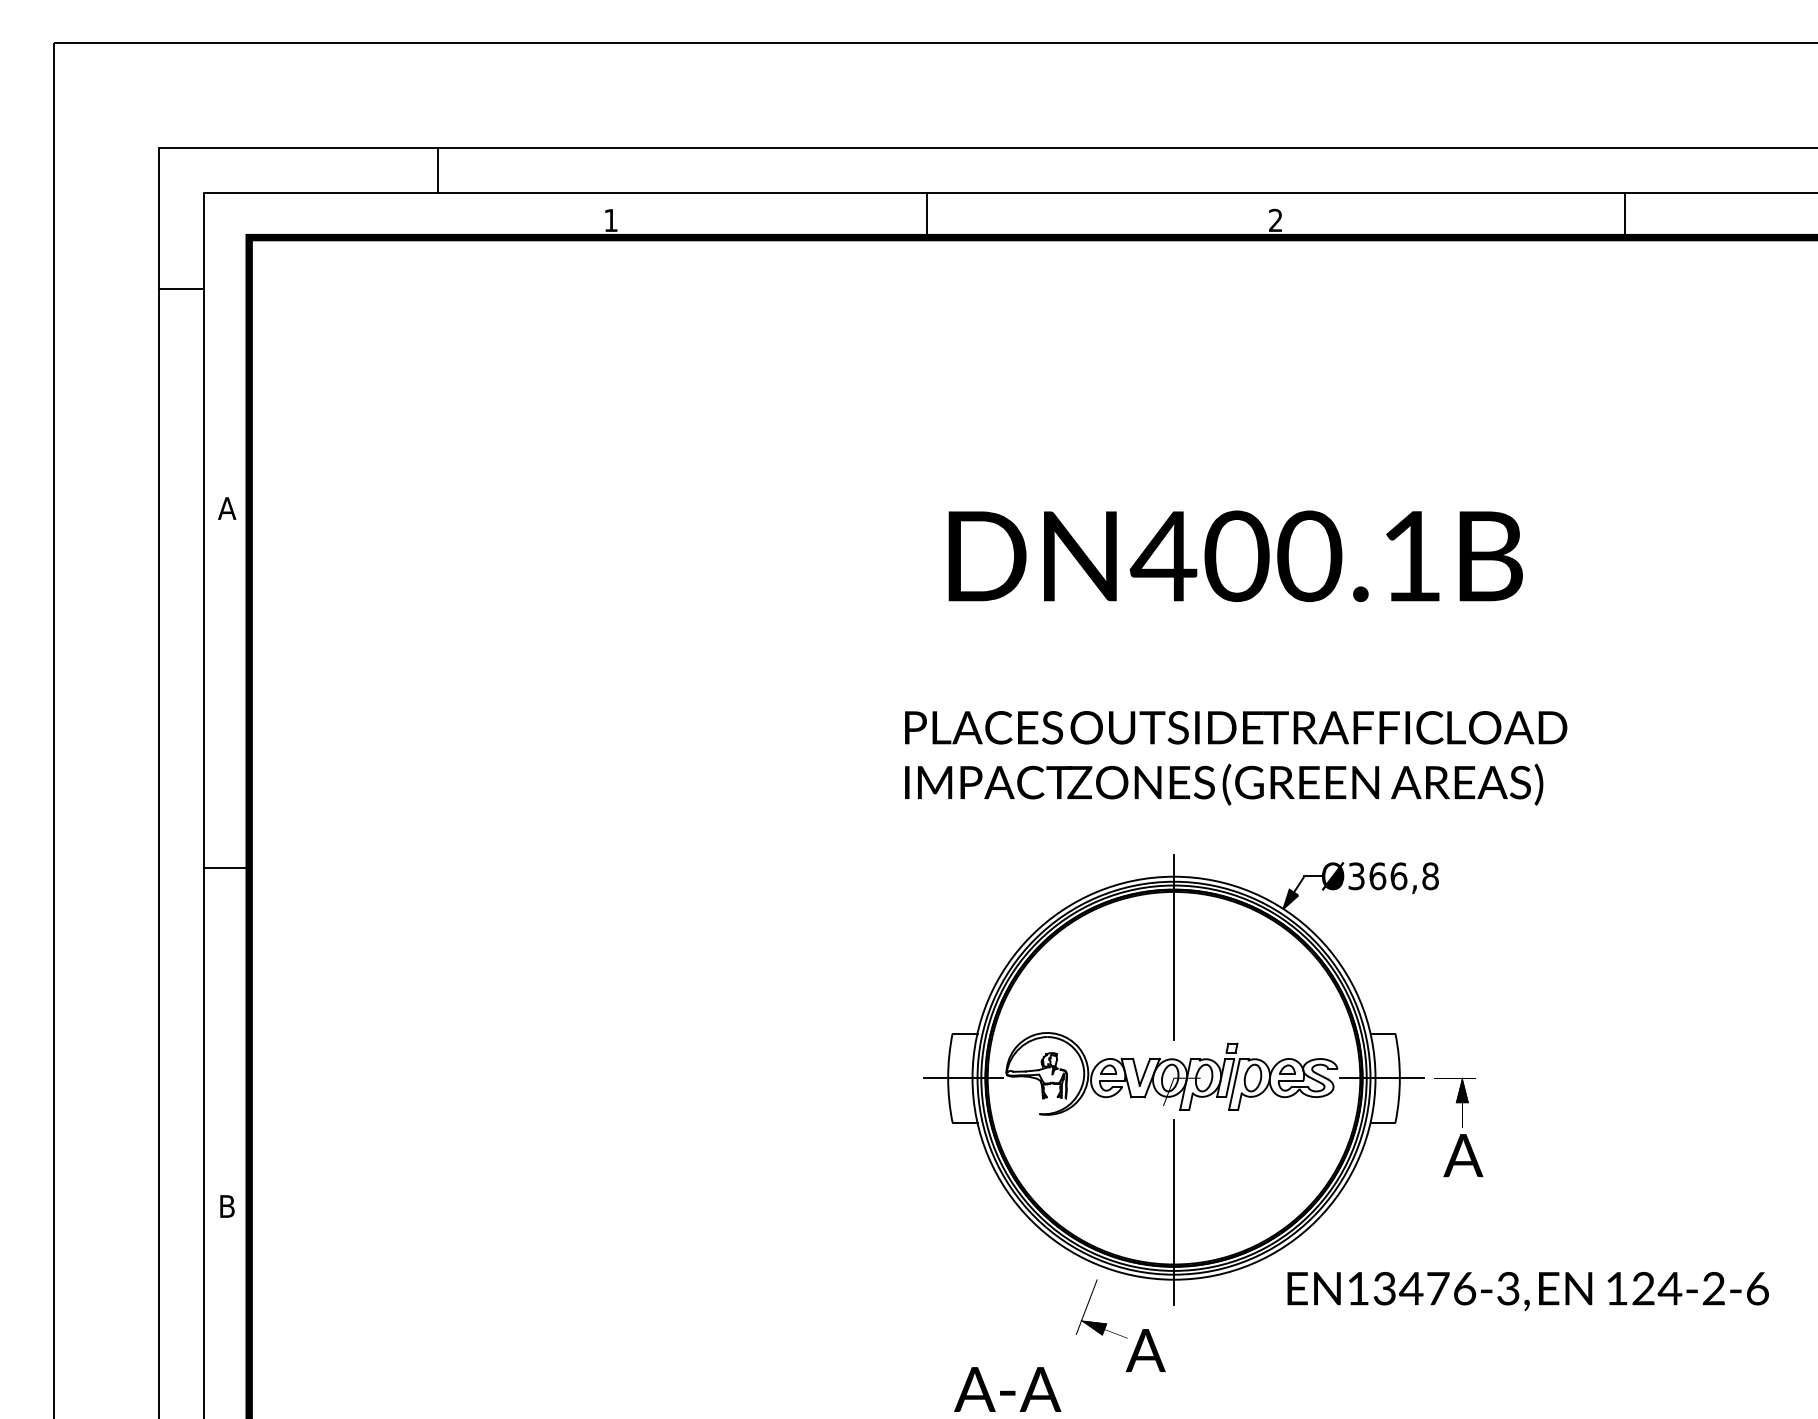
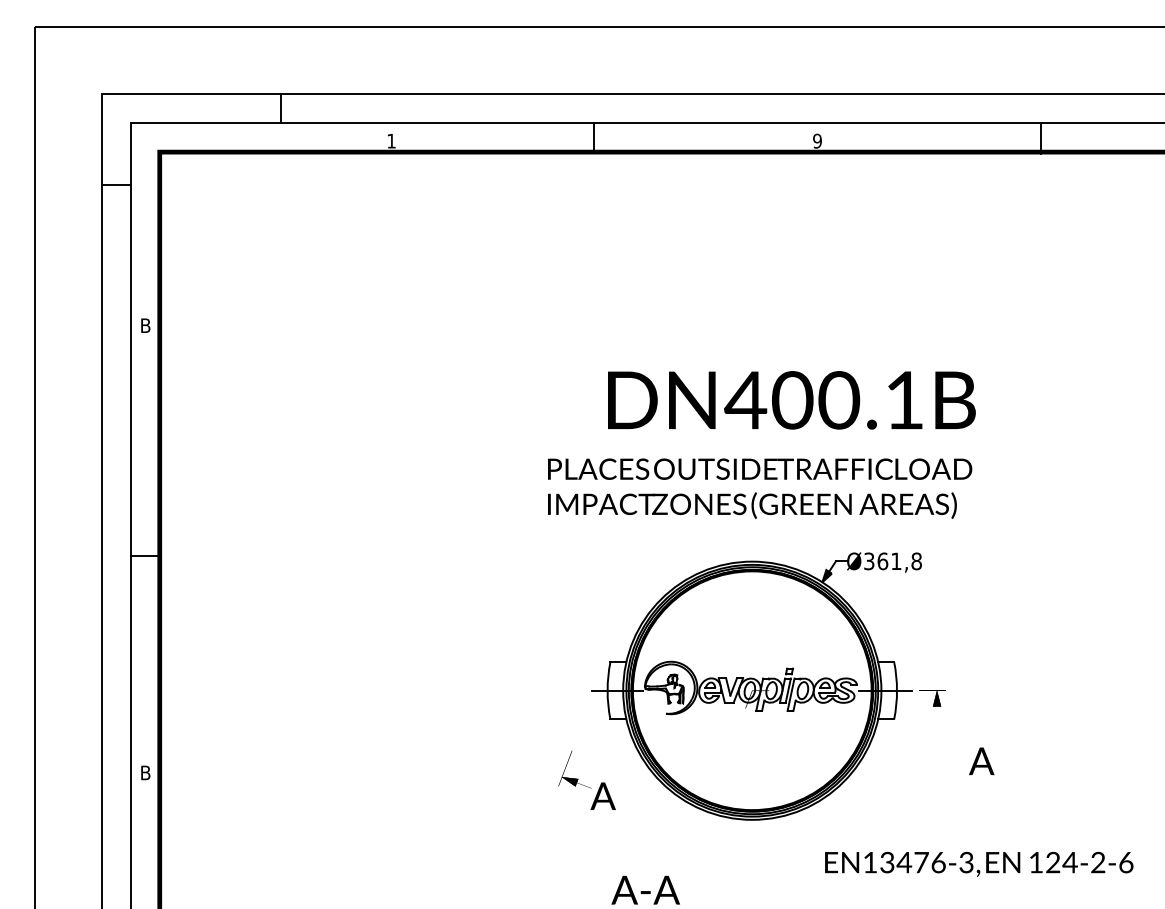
text: (1275, 219) -> (817, 140), 2 -> 9
text: (226, 508) -> (145, 325), A -> B
text: (1235, 556) -> (791, 400), moved
text: (1236, 757) -> (760, 488), moved
text: (1399, 876) -> (896, 561), Ø366,8 -> Ø361,8
line: (1174, 946) -> (752, 606), removed
text: (1463, 1155) -> (981, 761), moved
line: (1174, 1212) -> (752, 776), removed
text: (1528, 1290) -> (979, 863), moved
text: (1119, 1324) -> (586, 779), moved

